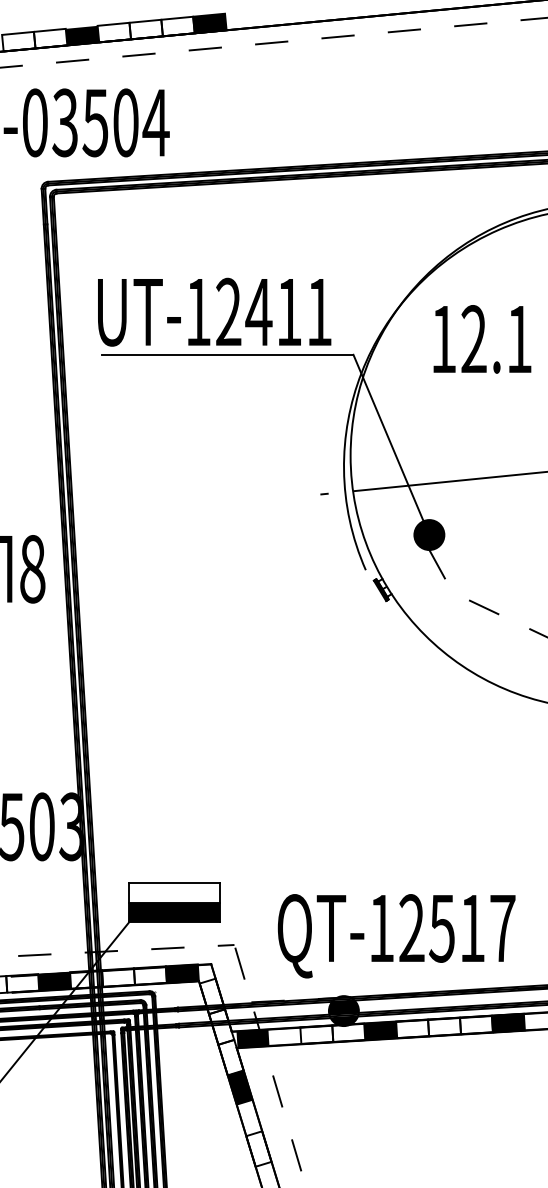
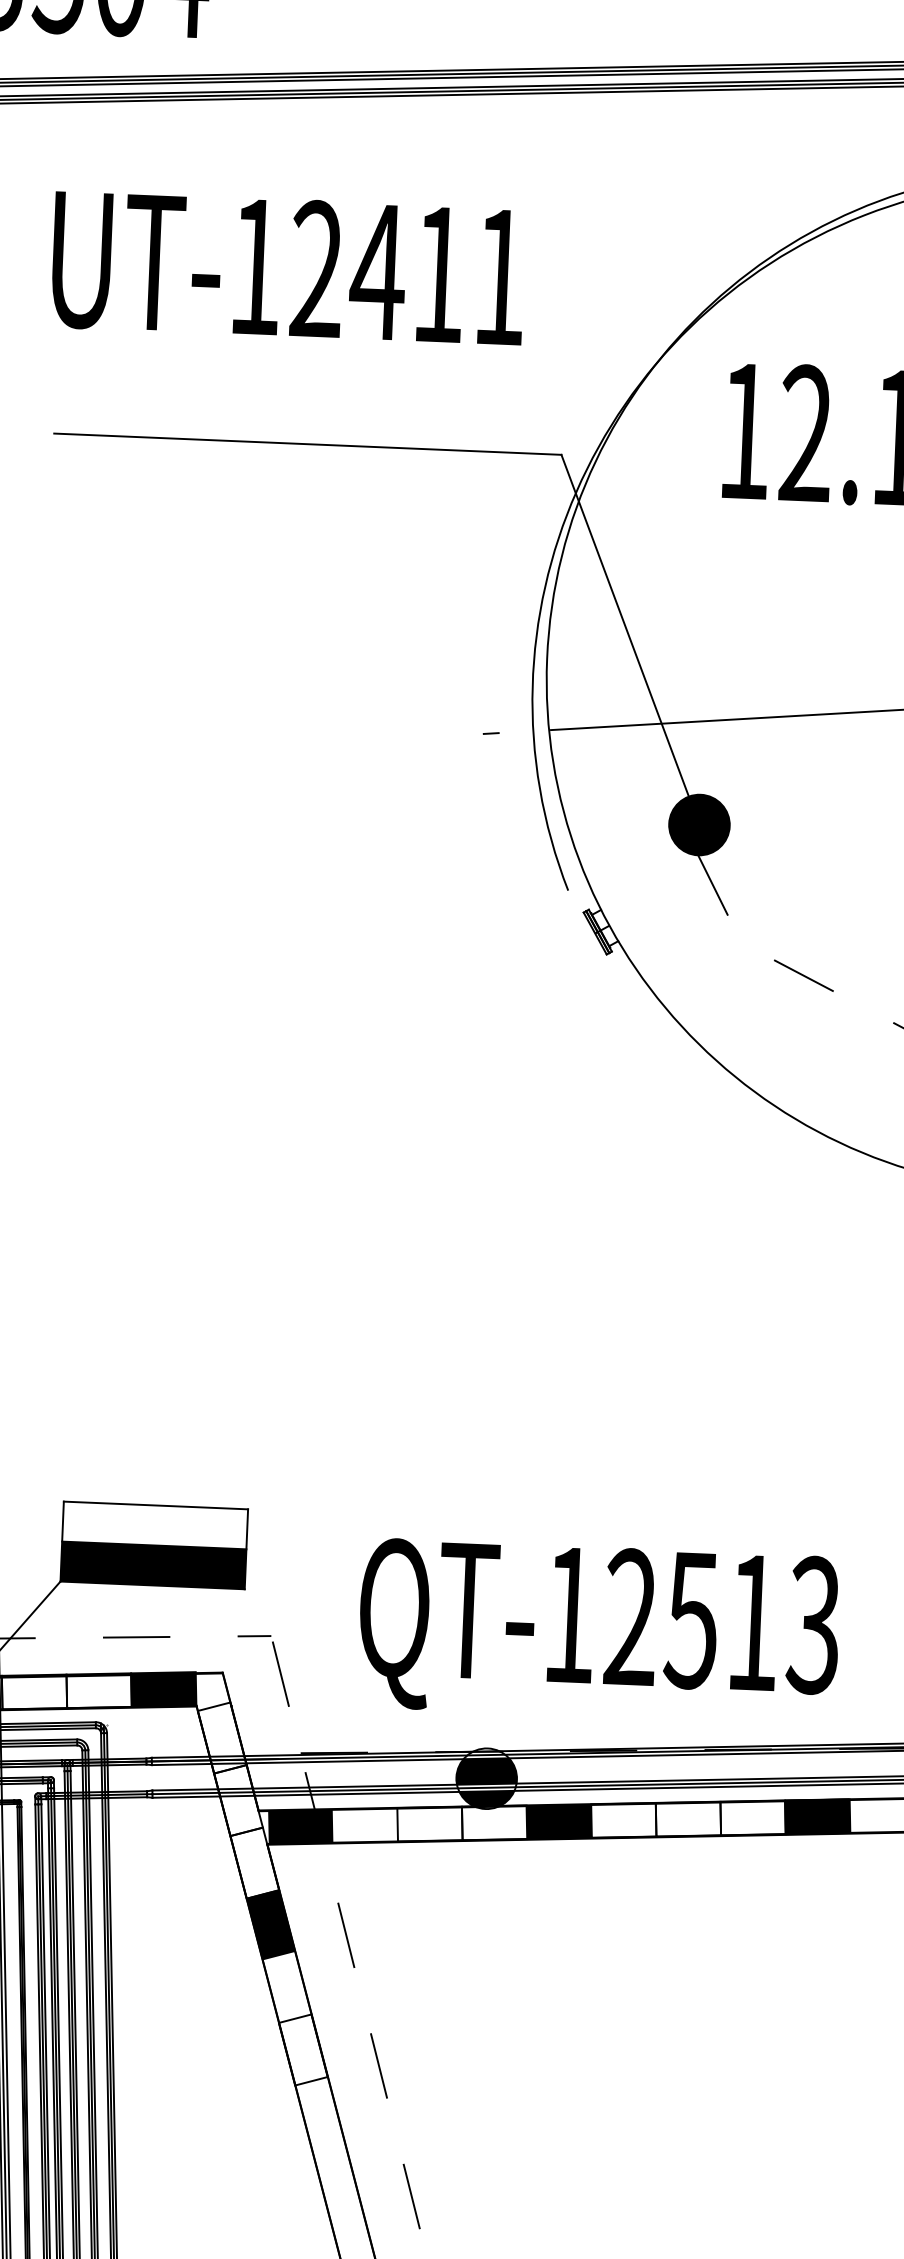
text: (214, 311) -> (288, 266), moved
text: (502, 928) -> (813, 1625), QT-12517 -> QT-12513

